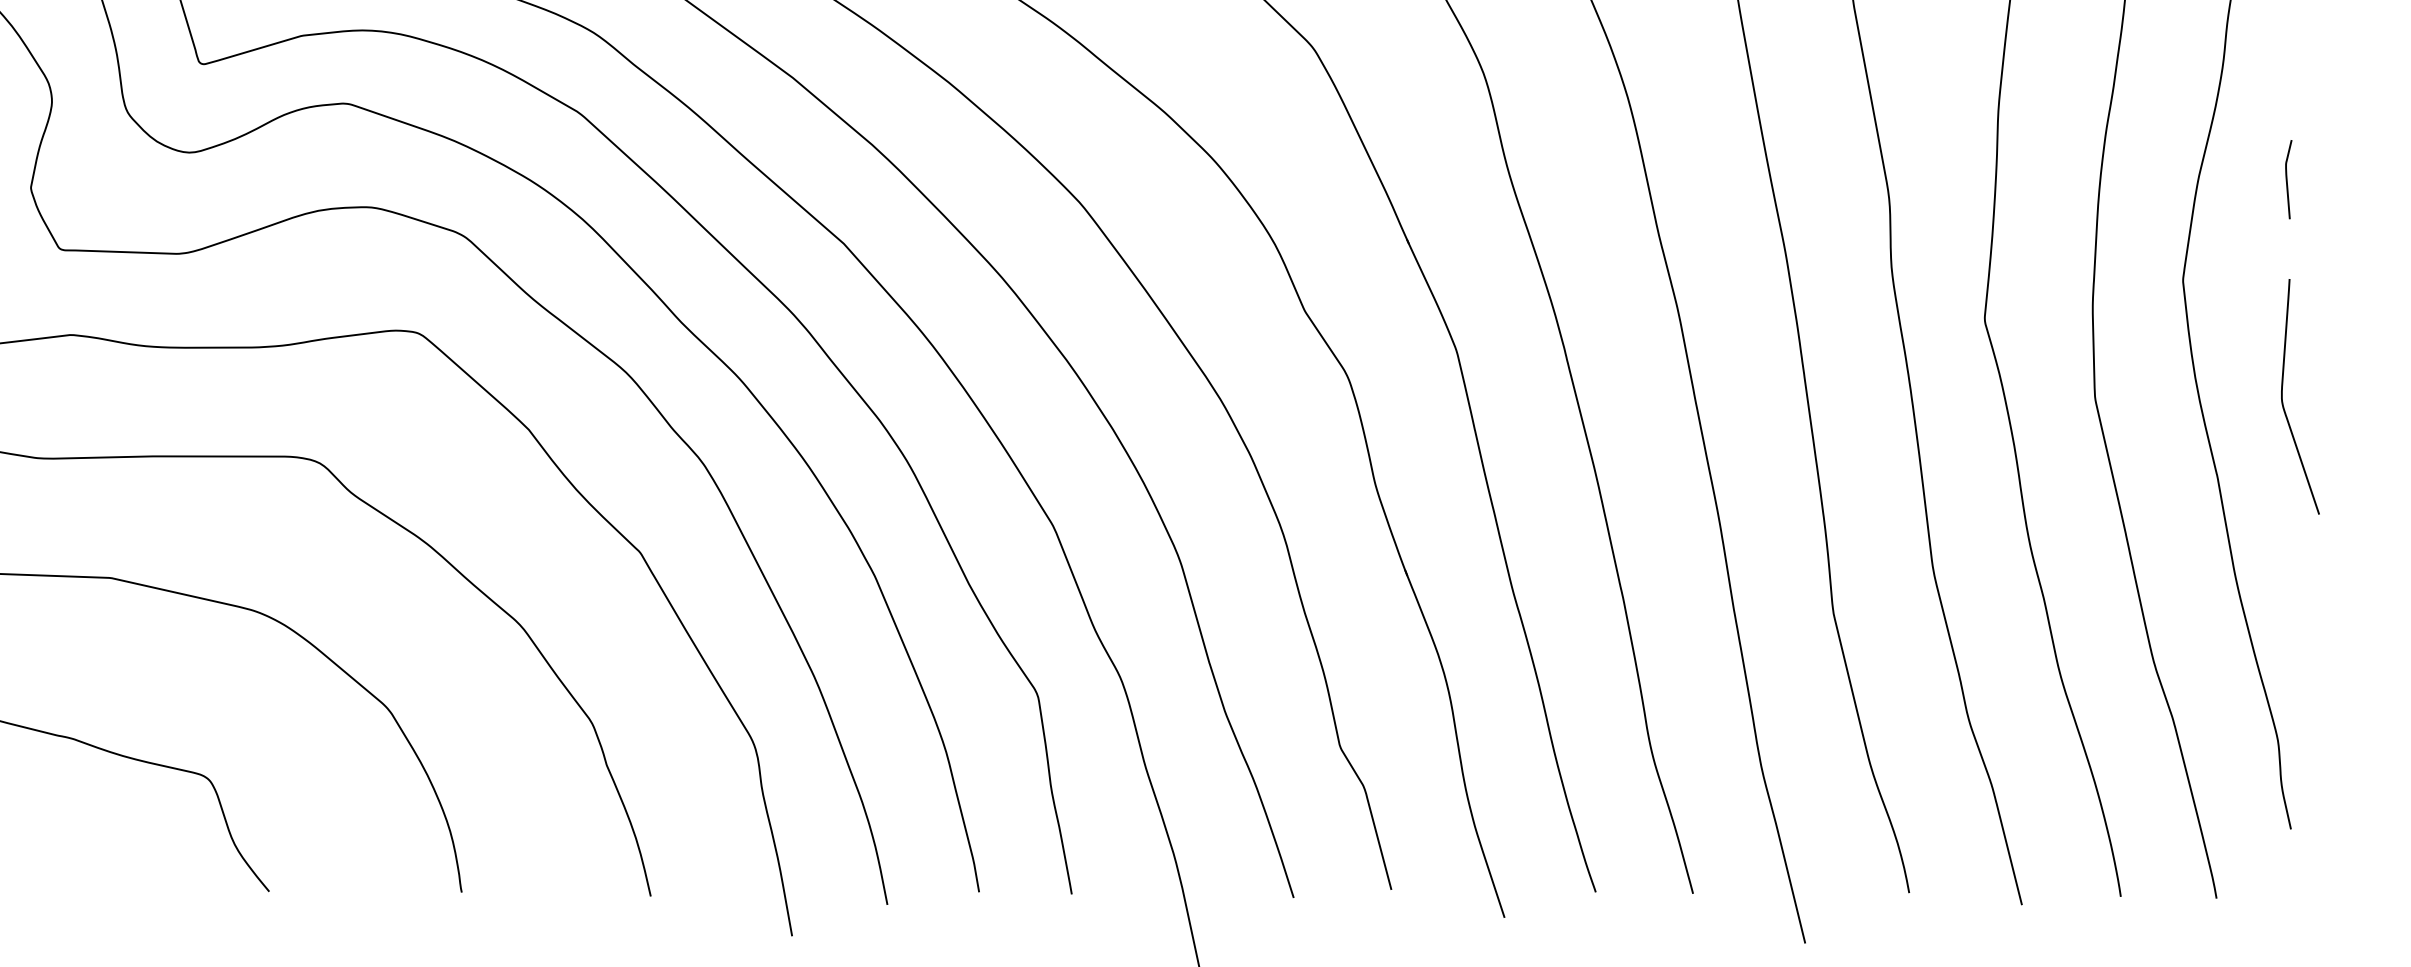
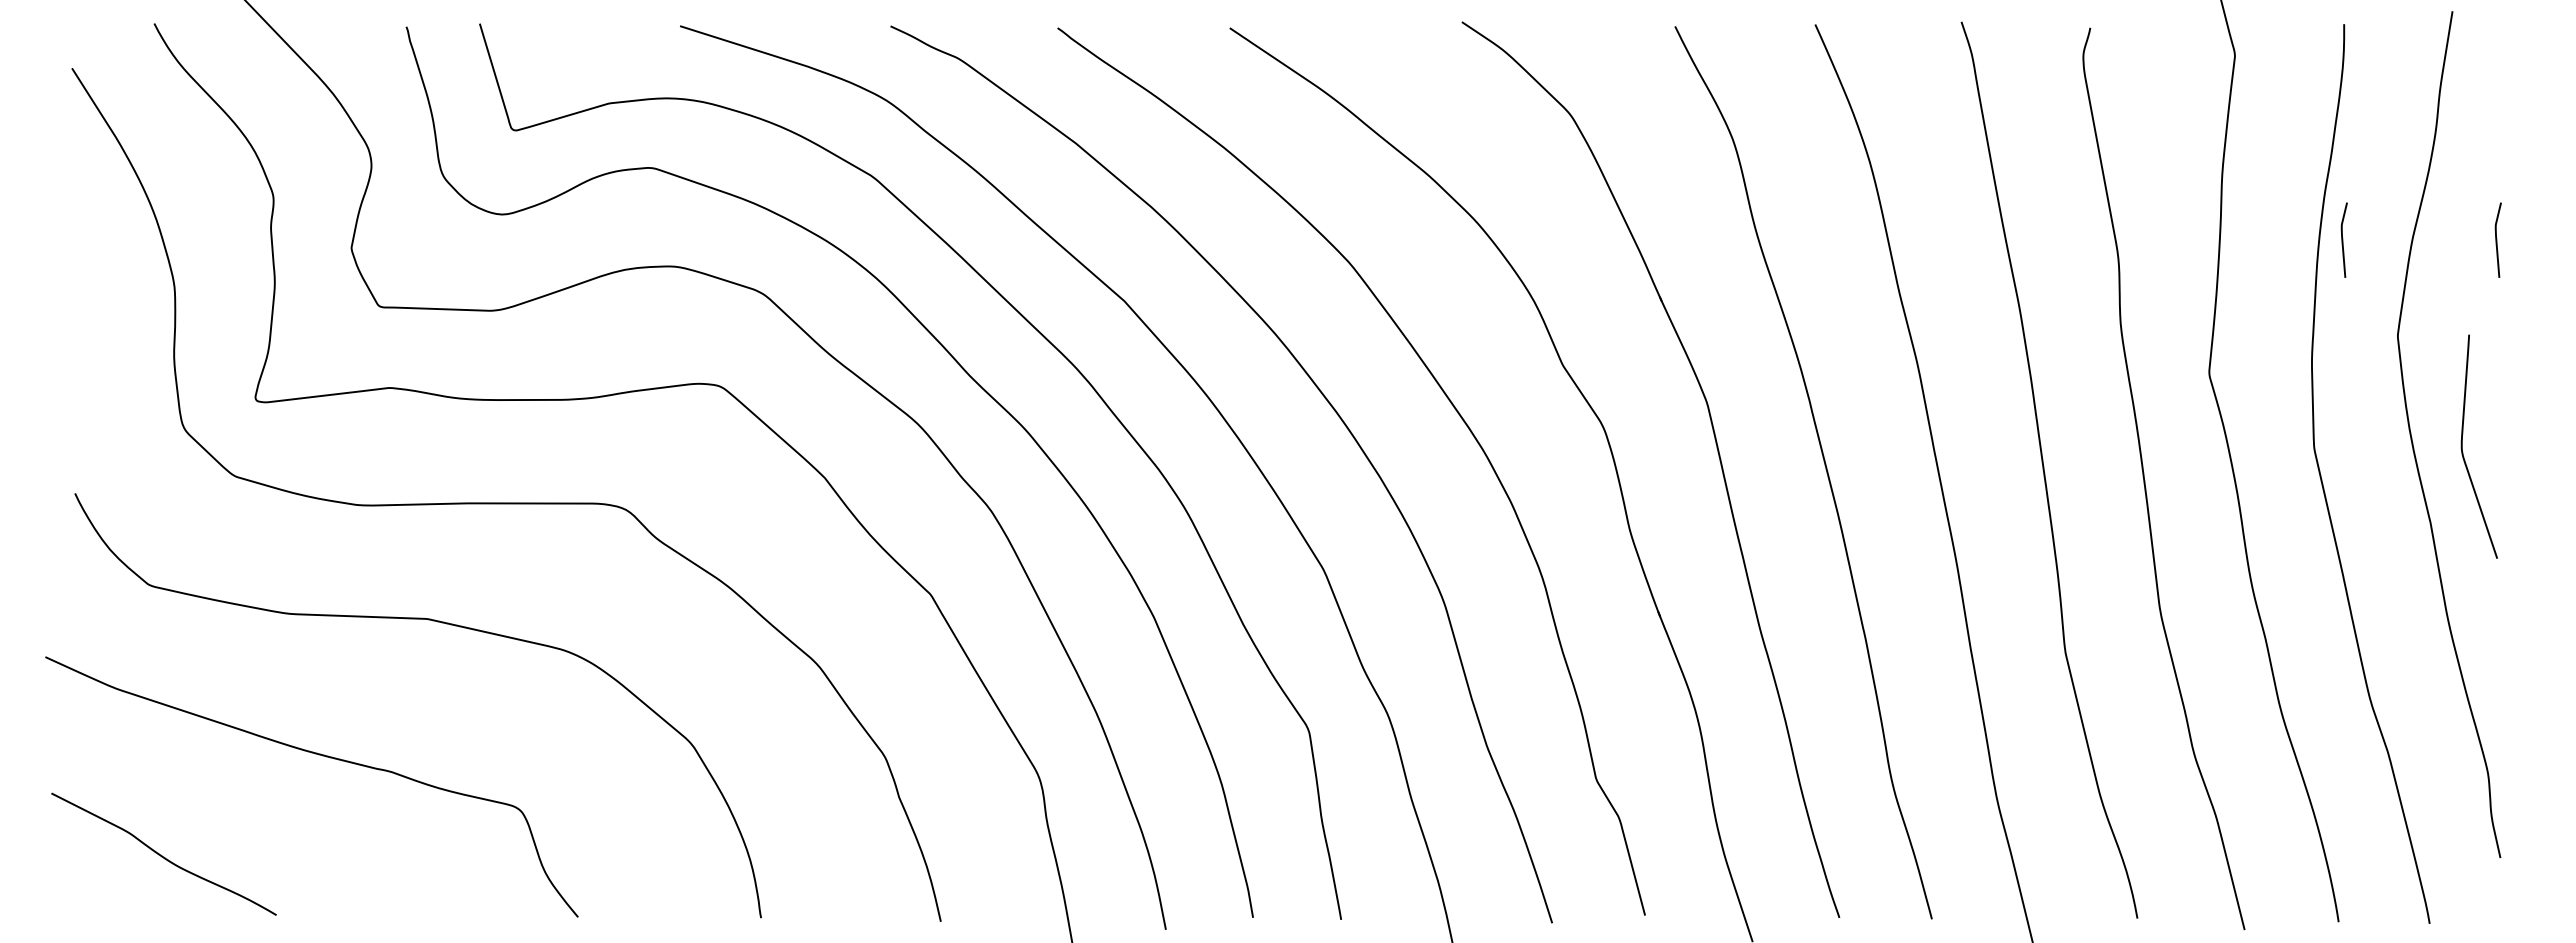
curve: (2125, 178) -> (2343, 239), added
curve: (2282, 396) -> (2462, 446), moved

